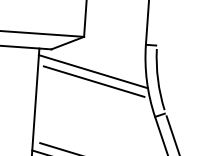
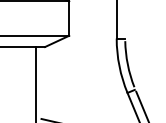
line: (92, 71) -> (77, 61), removed
line: (94, 81) -> (79, 69), removed

